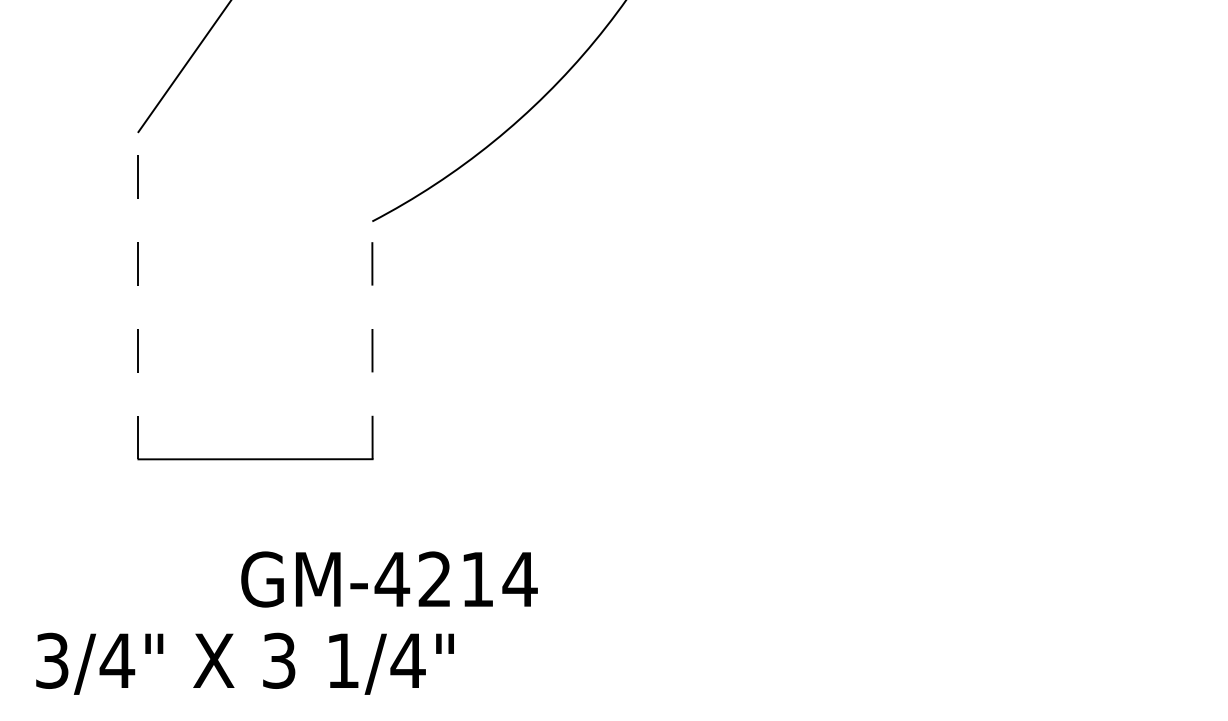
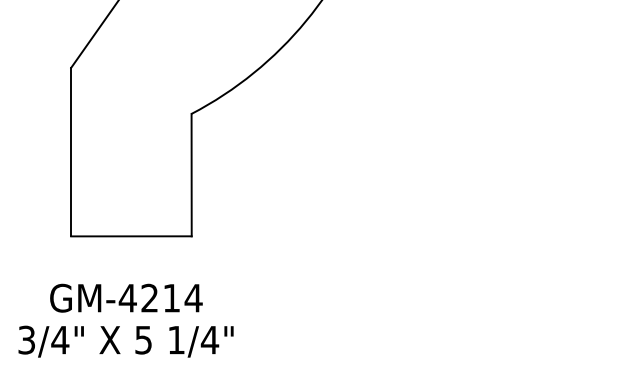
line: (139, 294) -> (71, 151), dashed -> solid
line: (372, 339) -> (191, 174), dashed -> solid
text: (389, 578) -> (126, 297), moved
text: (278, 659) -> (143, 339), 3 -> 5

